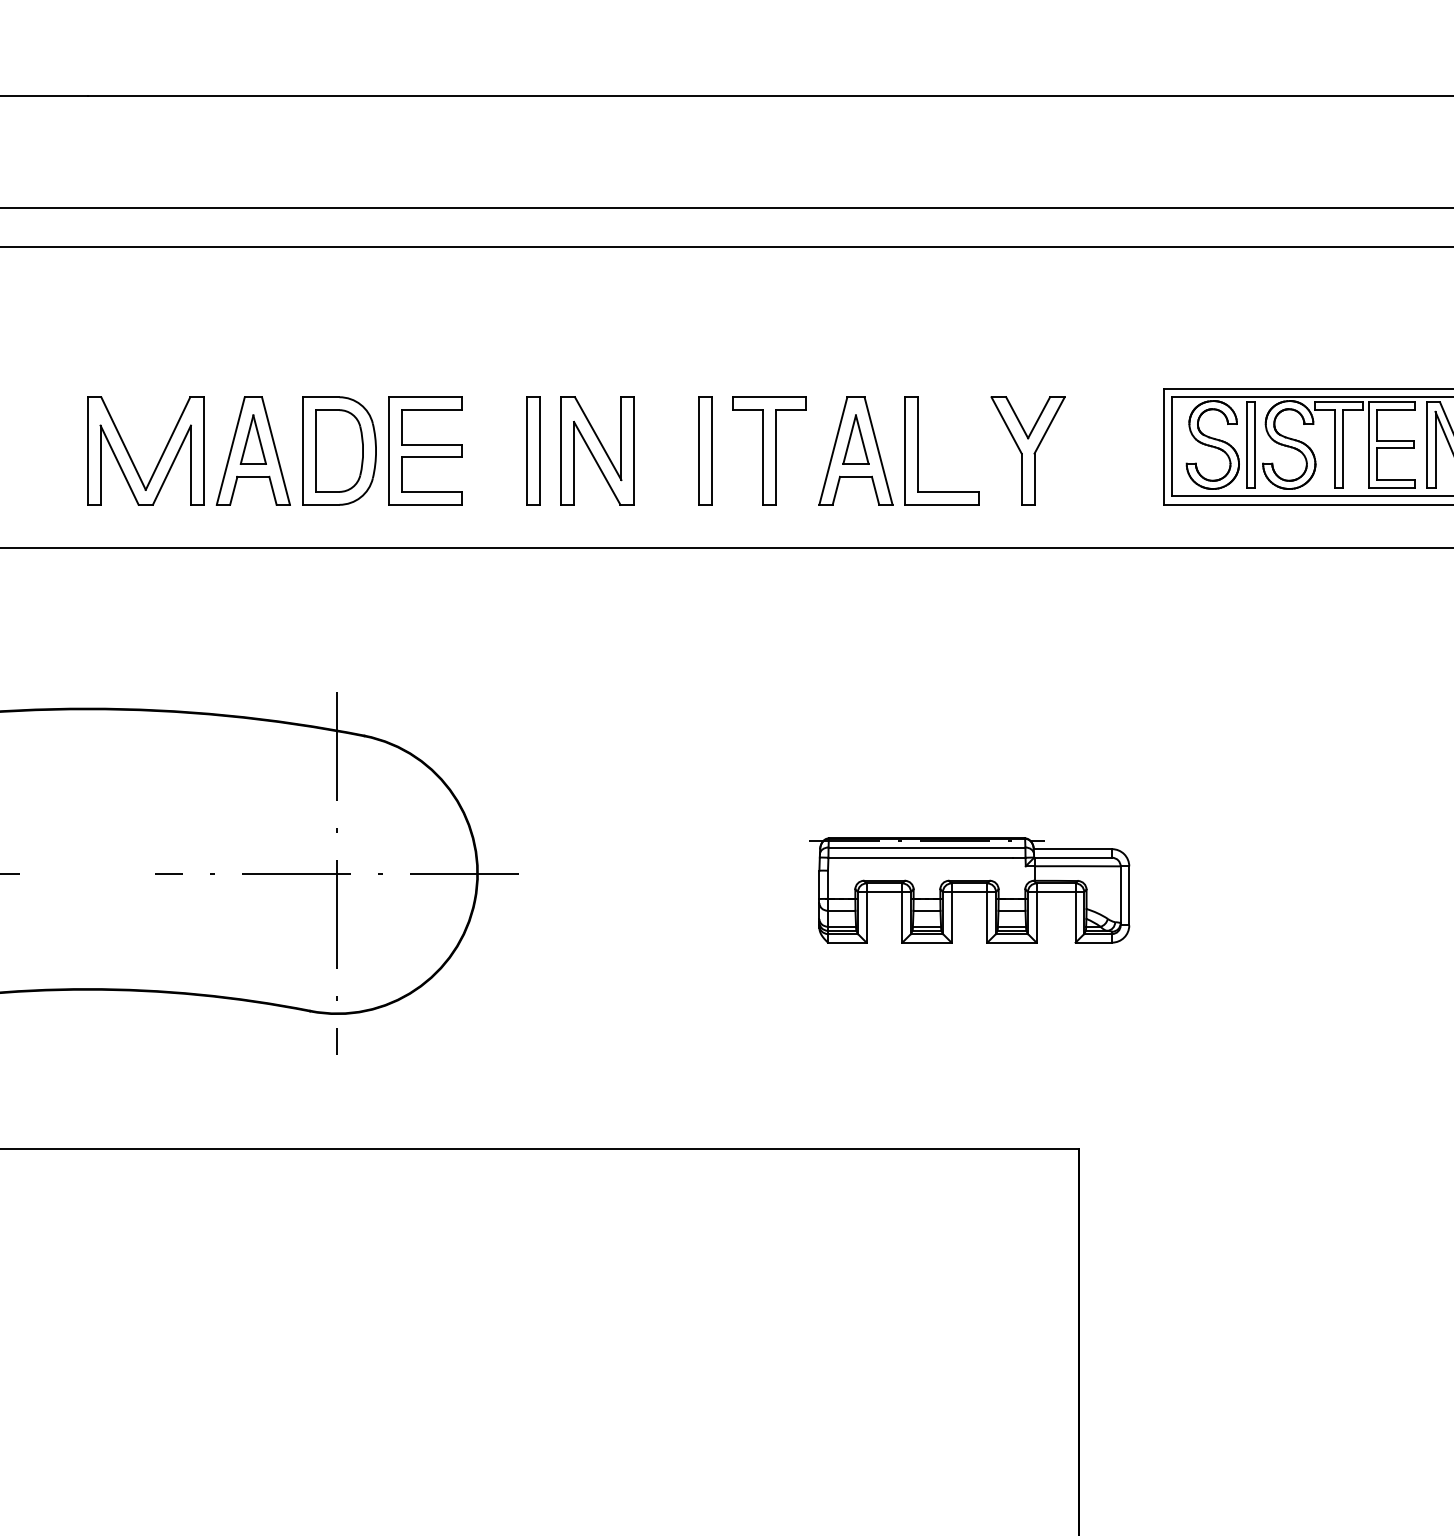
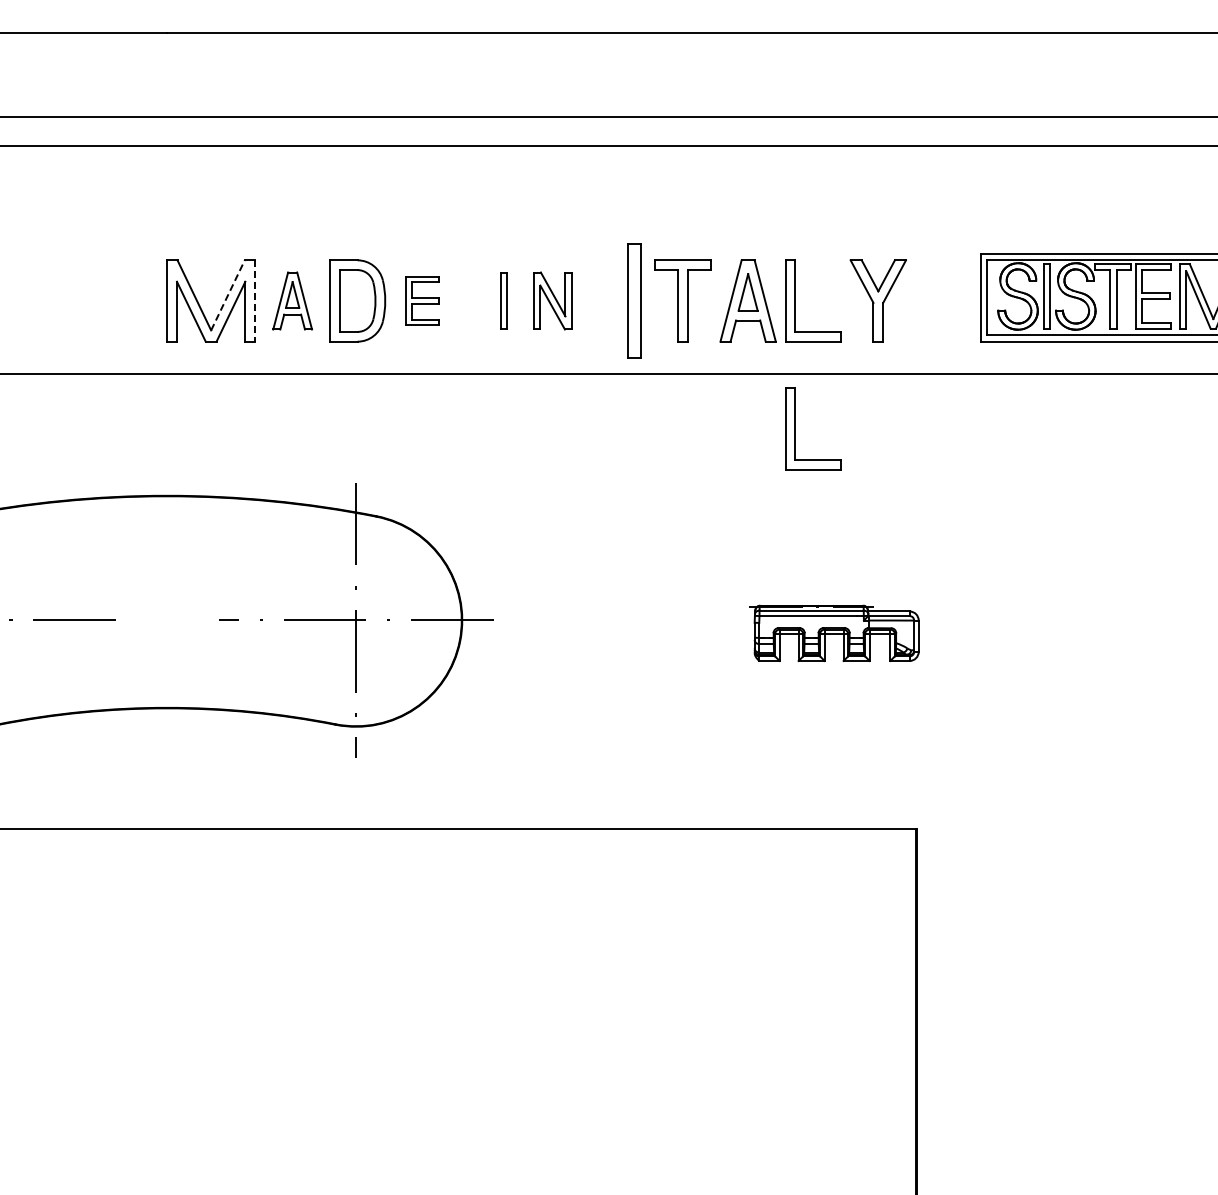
line: (167, 443) -> (227, 295), solid -> dashed
part: (253, 450) -> (292, 300), size x0.7
part: (425, 450) -> (422, 300), size x0.6
part: (532, 450) -> (503, 300), size x0.7
part: (597, 450) -> (552, 300), size x0.7
part: (704, 450) -> (633, 300), size x1.4
line: (204, 451) -> (255, 301), solid -> dashed
part: (918, 619) -> (795, 428), added
part: (970, 890) -> (834, 633), size x0.7

